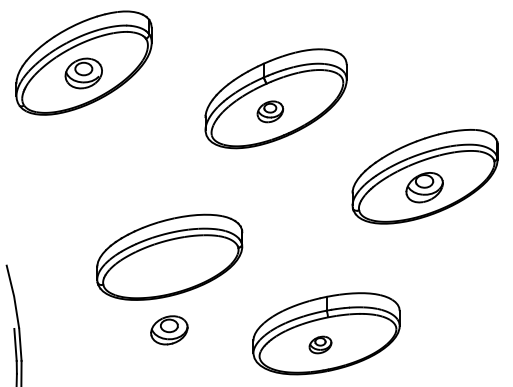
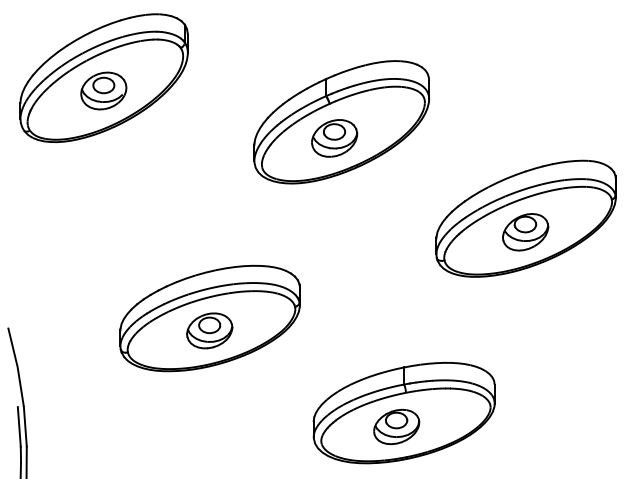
part: (270, 111) -> (334, 138), size x1.43
part: (169, 330) -> (209, 331), moved
part: (320, 344) -> (396, 426), size x1.67

